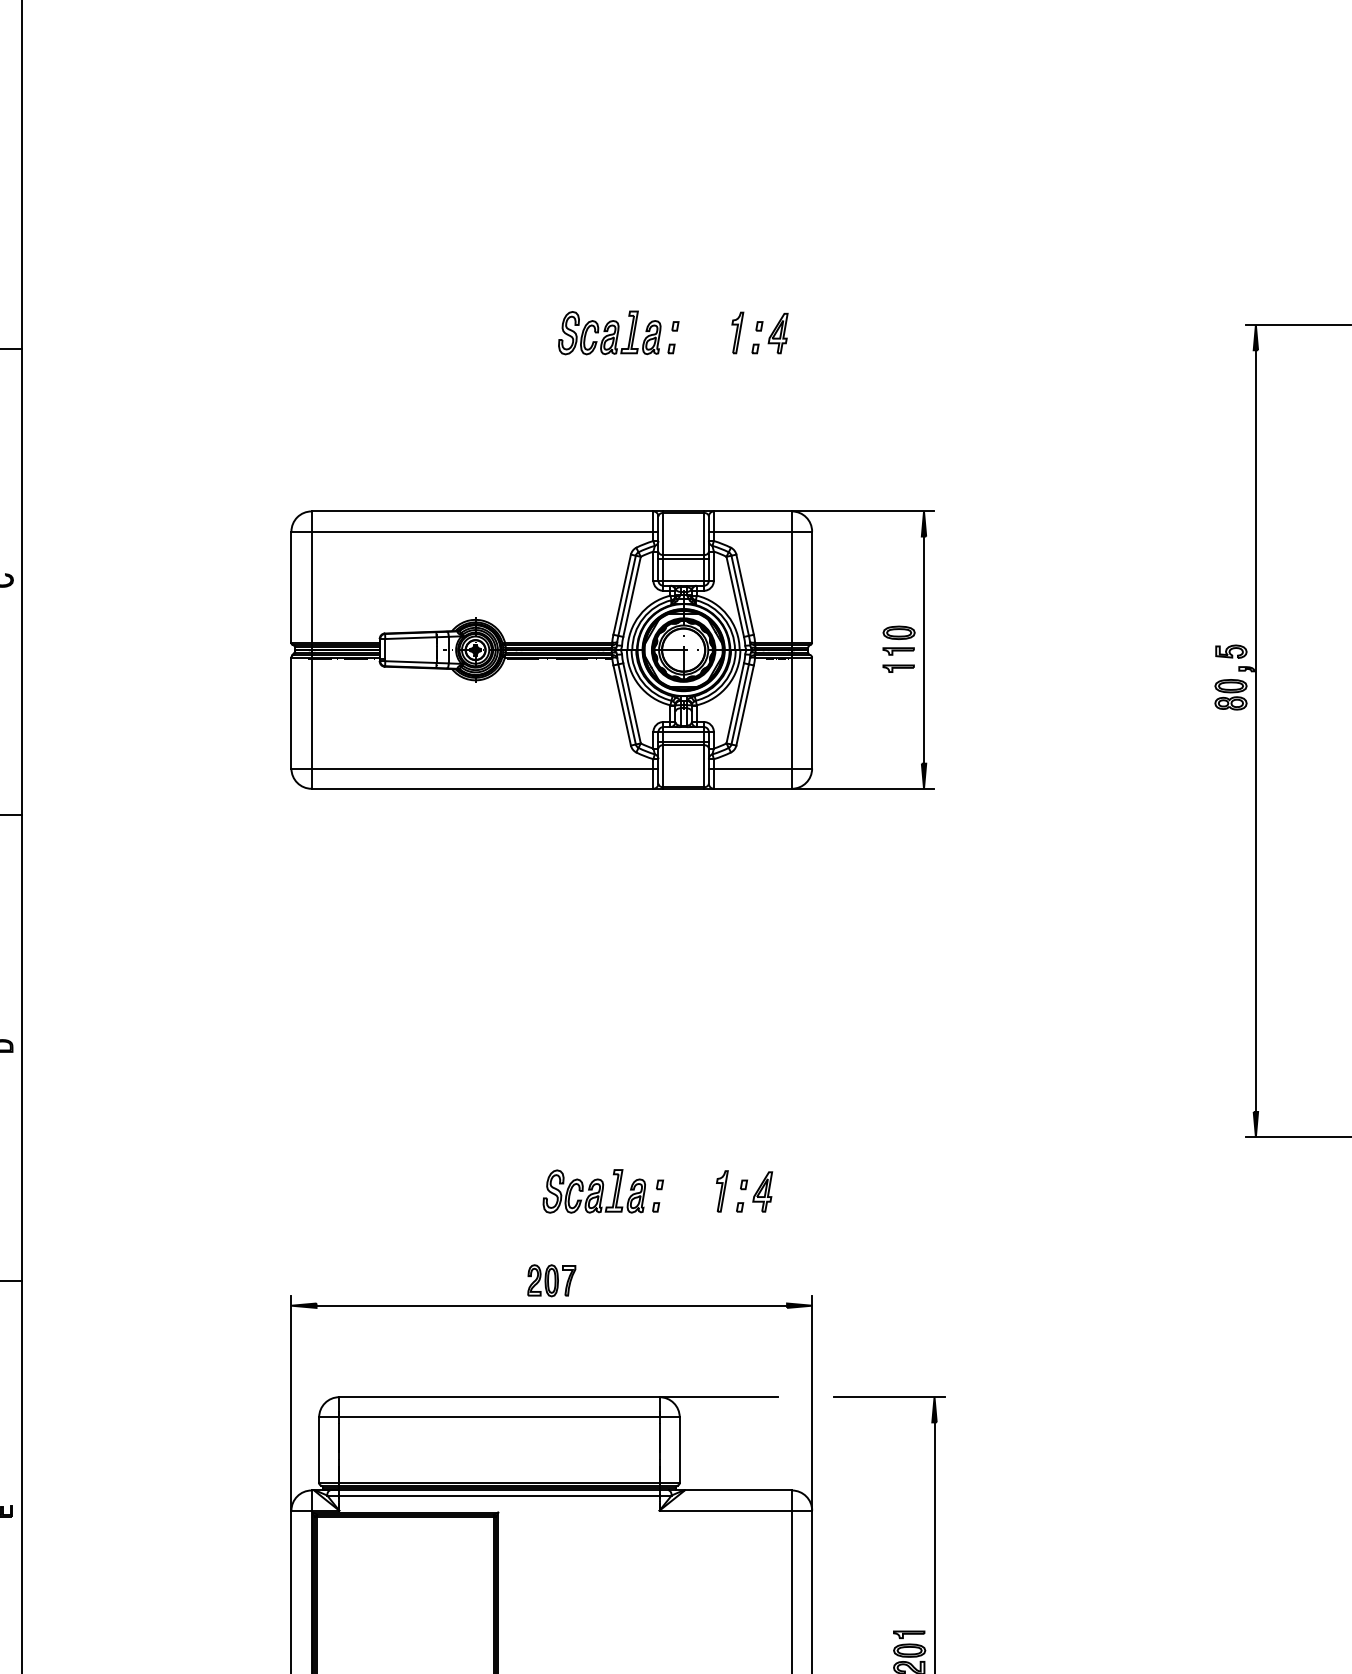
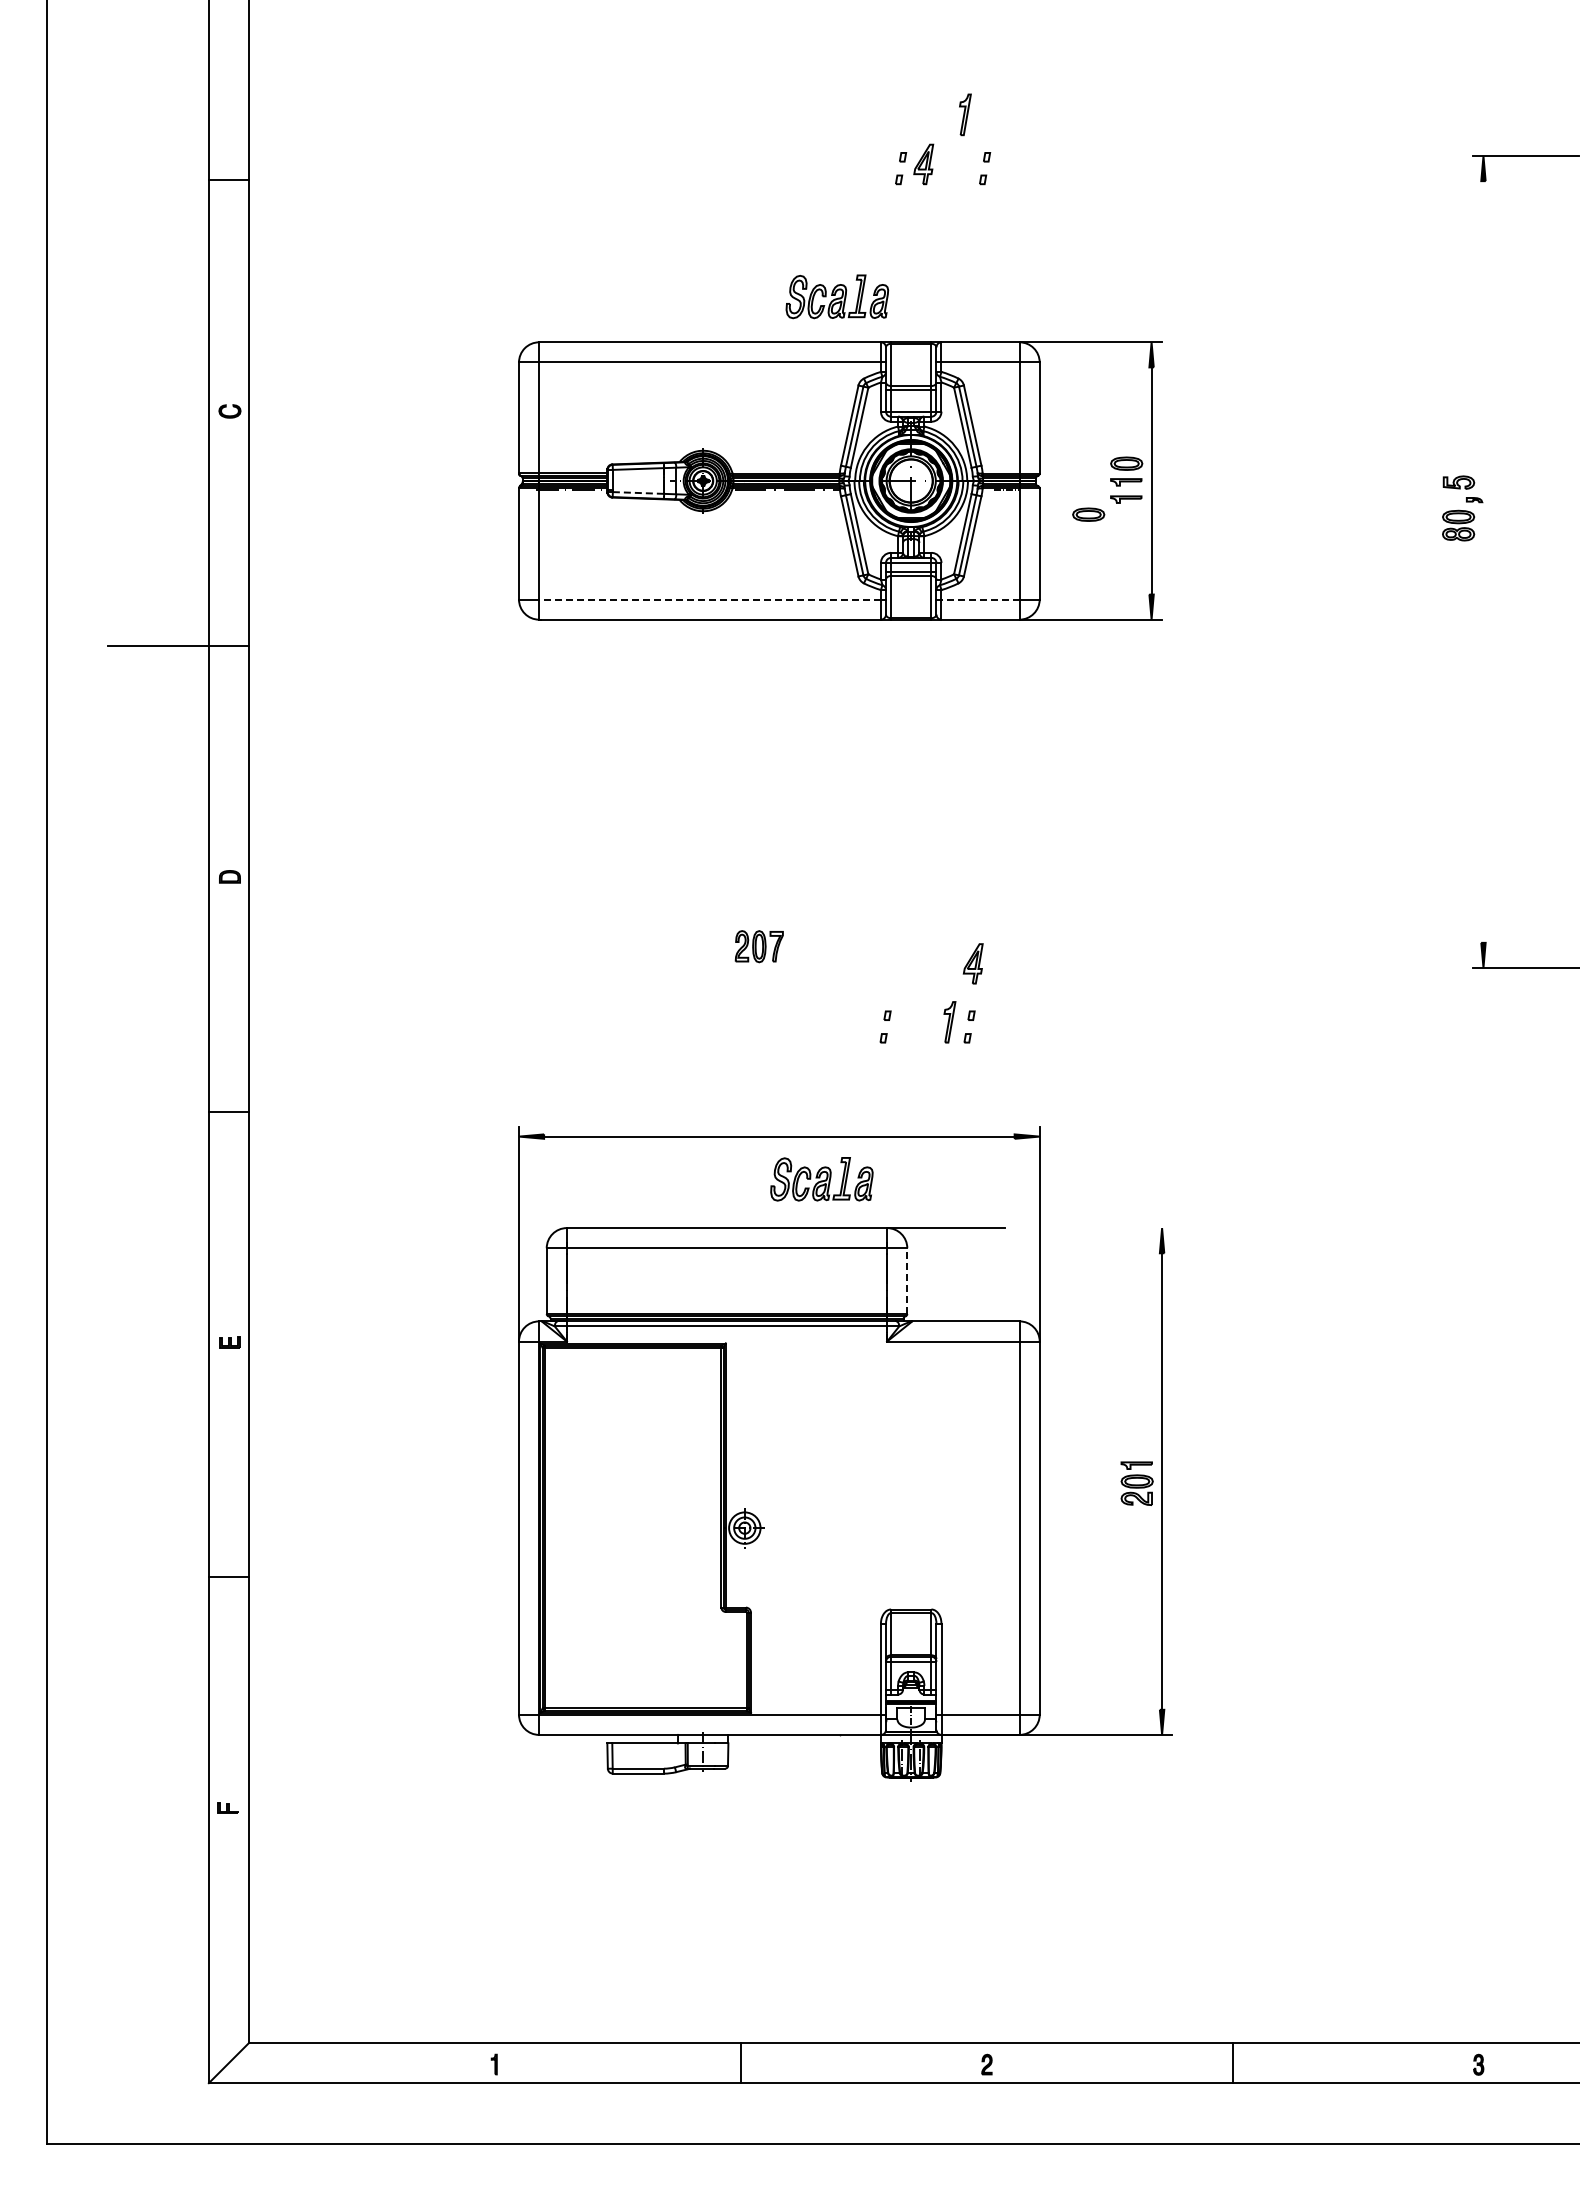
part: (609, 332) -> (837, 296), moved
part: (737, 332) -> (965, 114), moved
part: (777, 333) -> (923, 164), moved
line: (410, 661) -> (638, 492), solid -> dashed
part: (860, 683) -> (1088, 514), added
line: (1255, 730) -> (1483, 561), removed
line: (482, 768) -> (710, 599), solid -> dashed
line: (752, 768) -> (980, 599), solid -> dashed
part: (593, 1191) -> (821, 1179), moved
part: (761, 1191) -> (972, 963), moved
part: (550, 1280) -> (758, 946), moved
line: (888, 1397) -> (1116, 1228), removed
line: (679, 1450) -> (907, 1281), solid -> dashed

